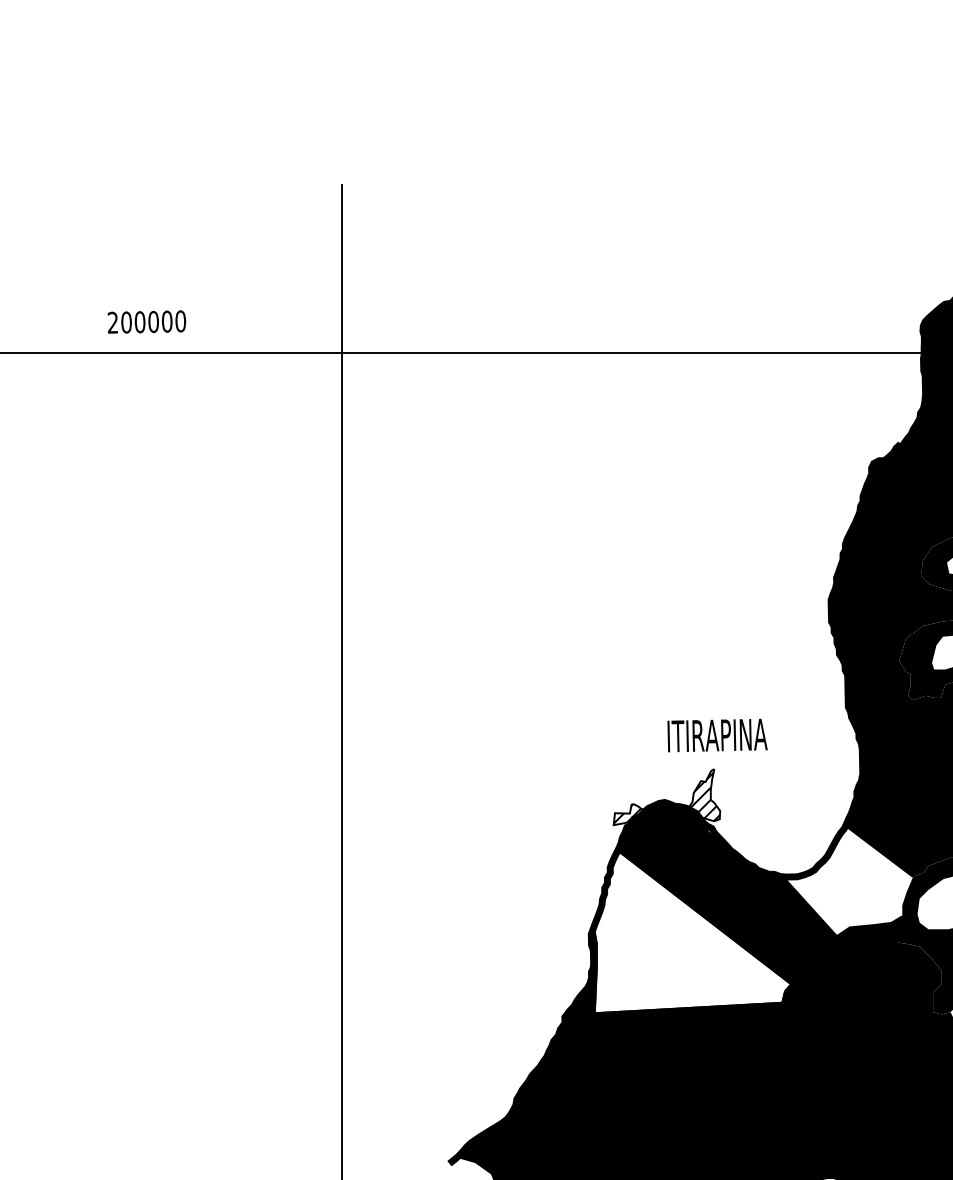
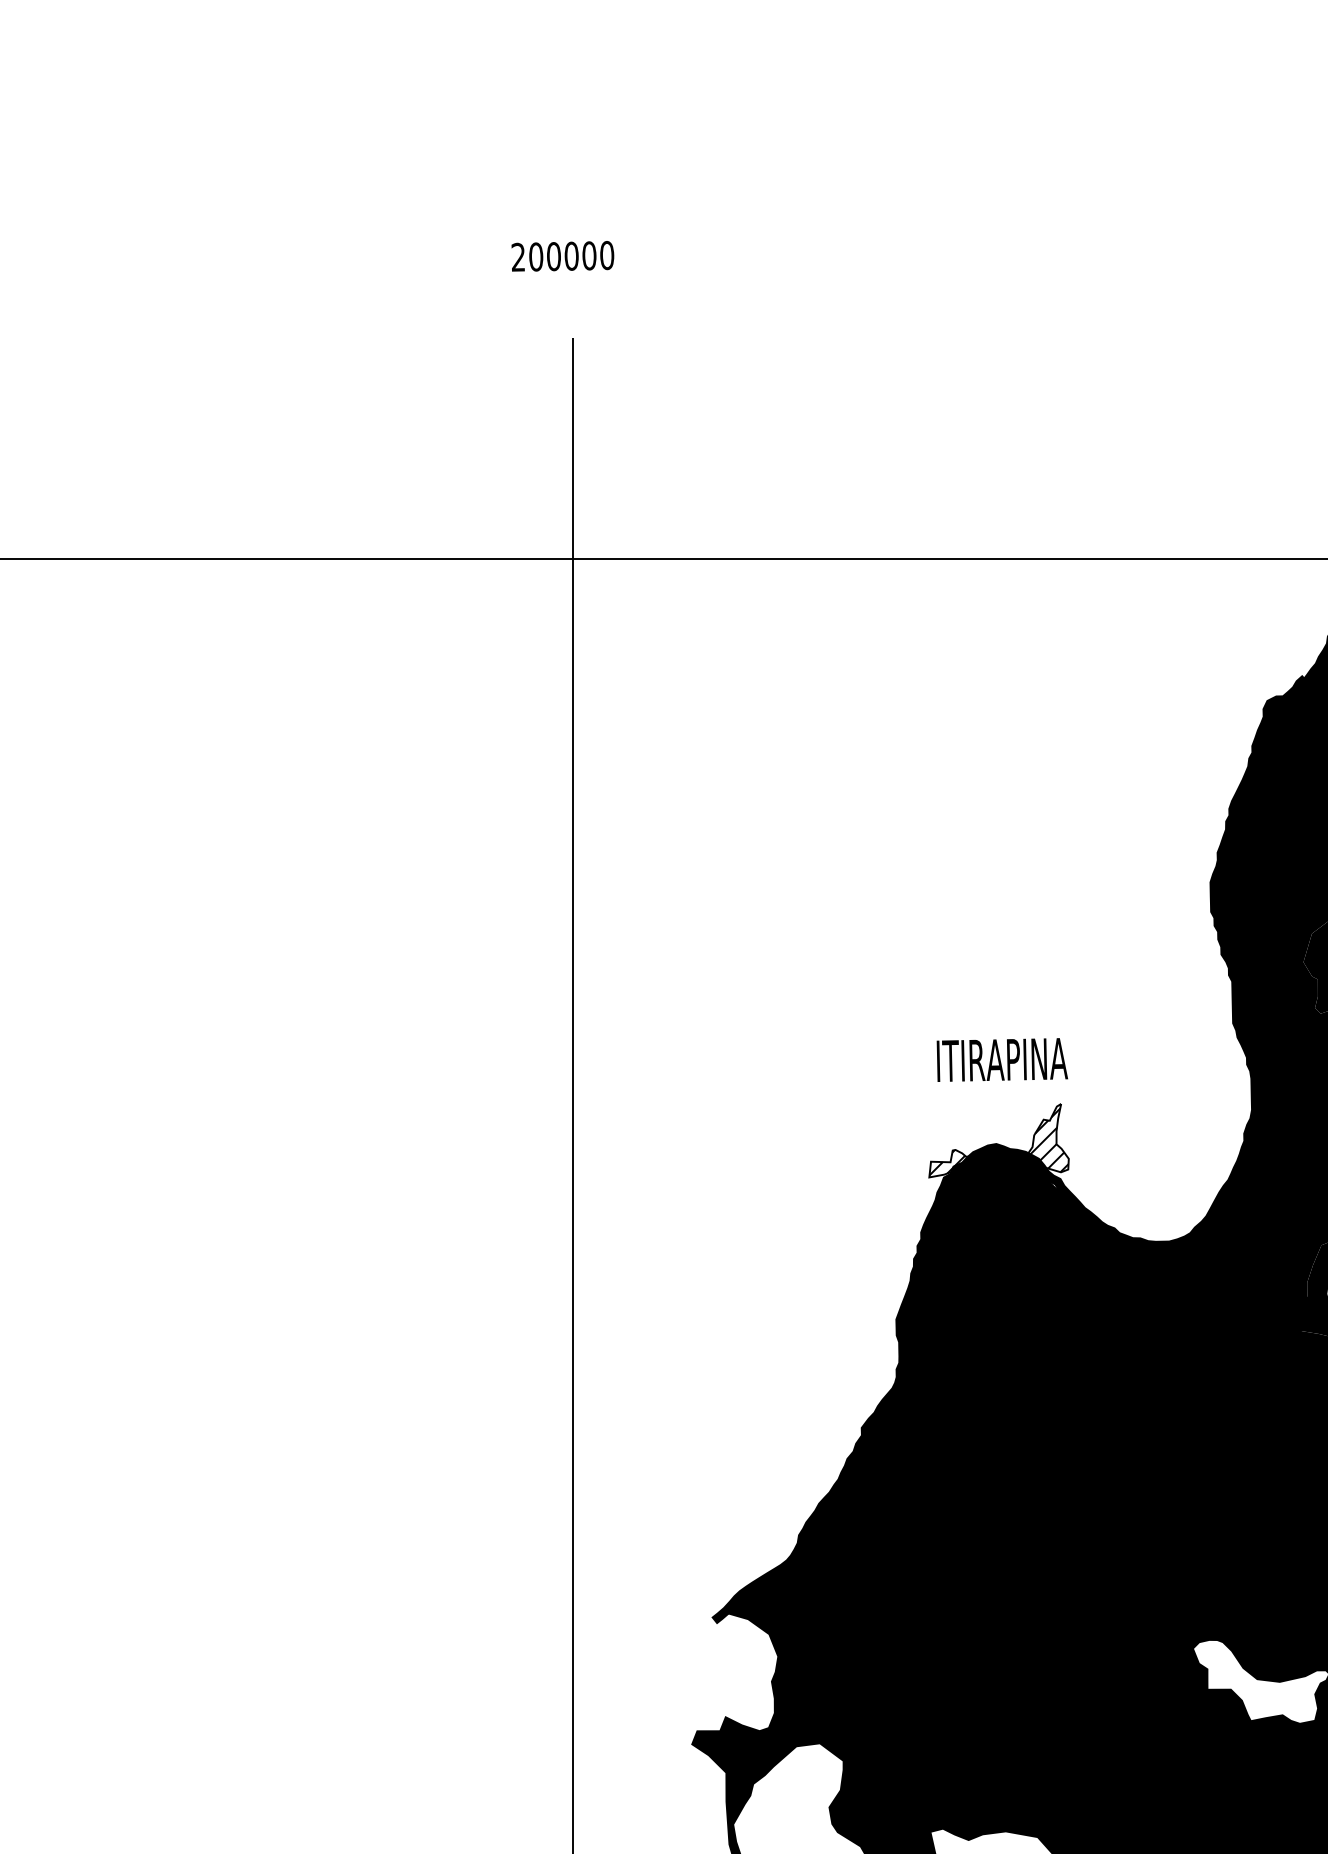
text: (146, 322) -> (562, 256), moved
text: (716, 735) -> (1001, 1059), moved
fill: (848, 880) -> (1237, 1249), added
fill: (691, 931) -> (1031, 1316), added

